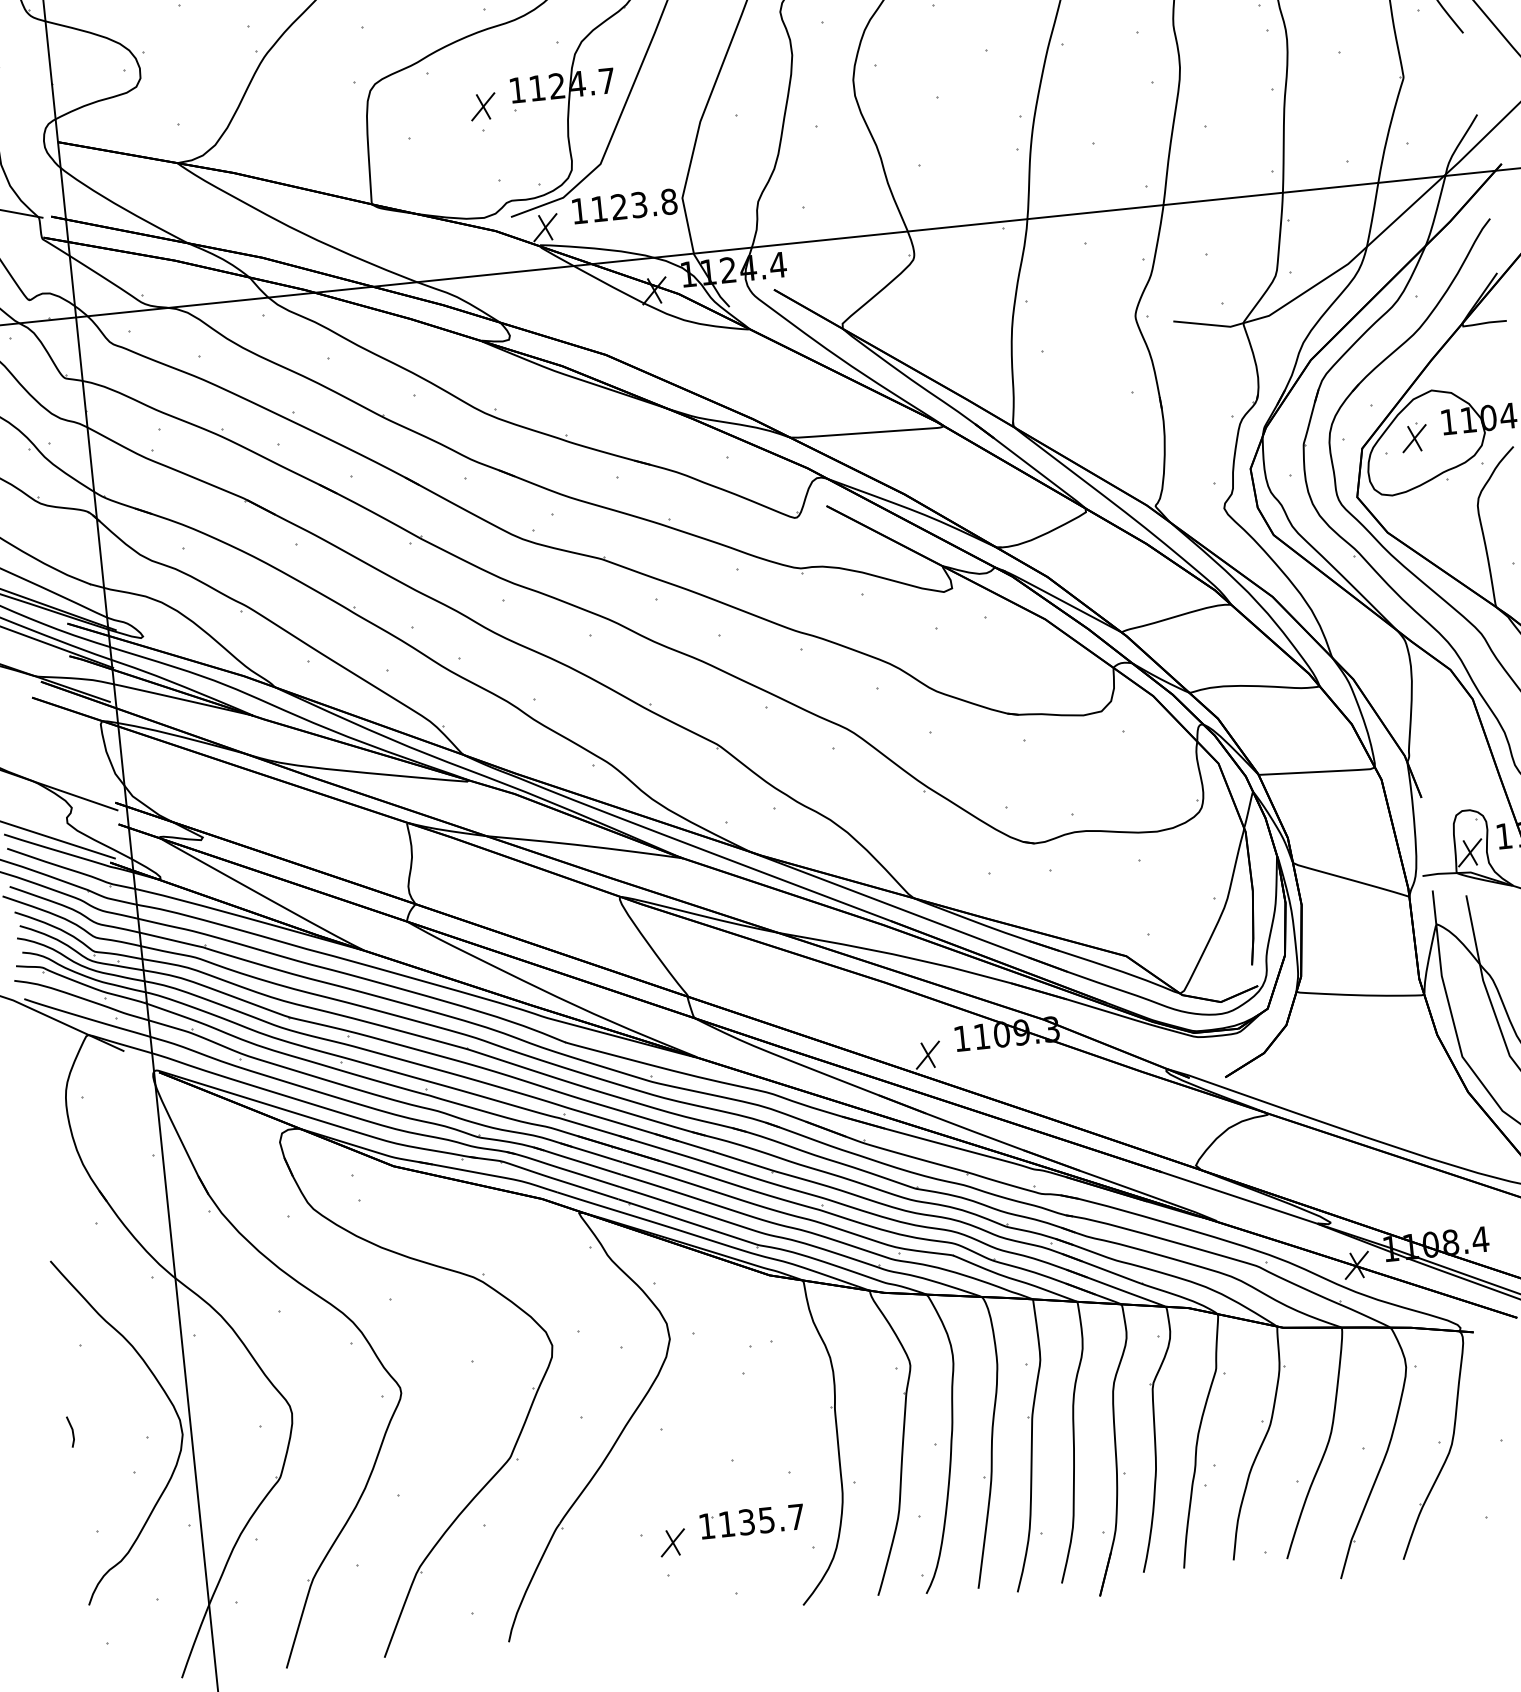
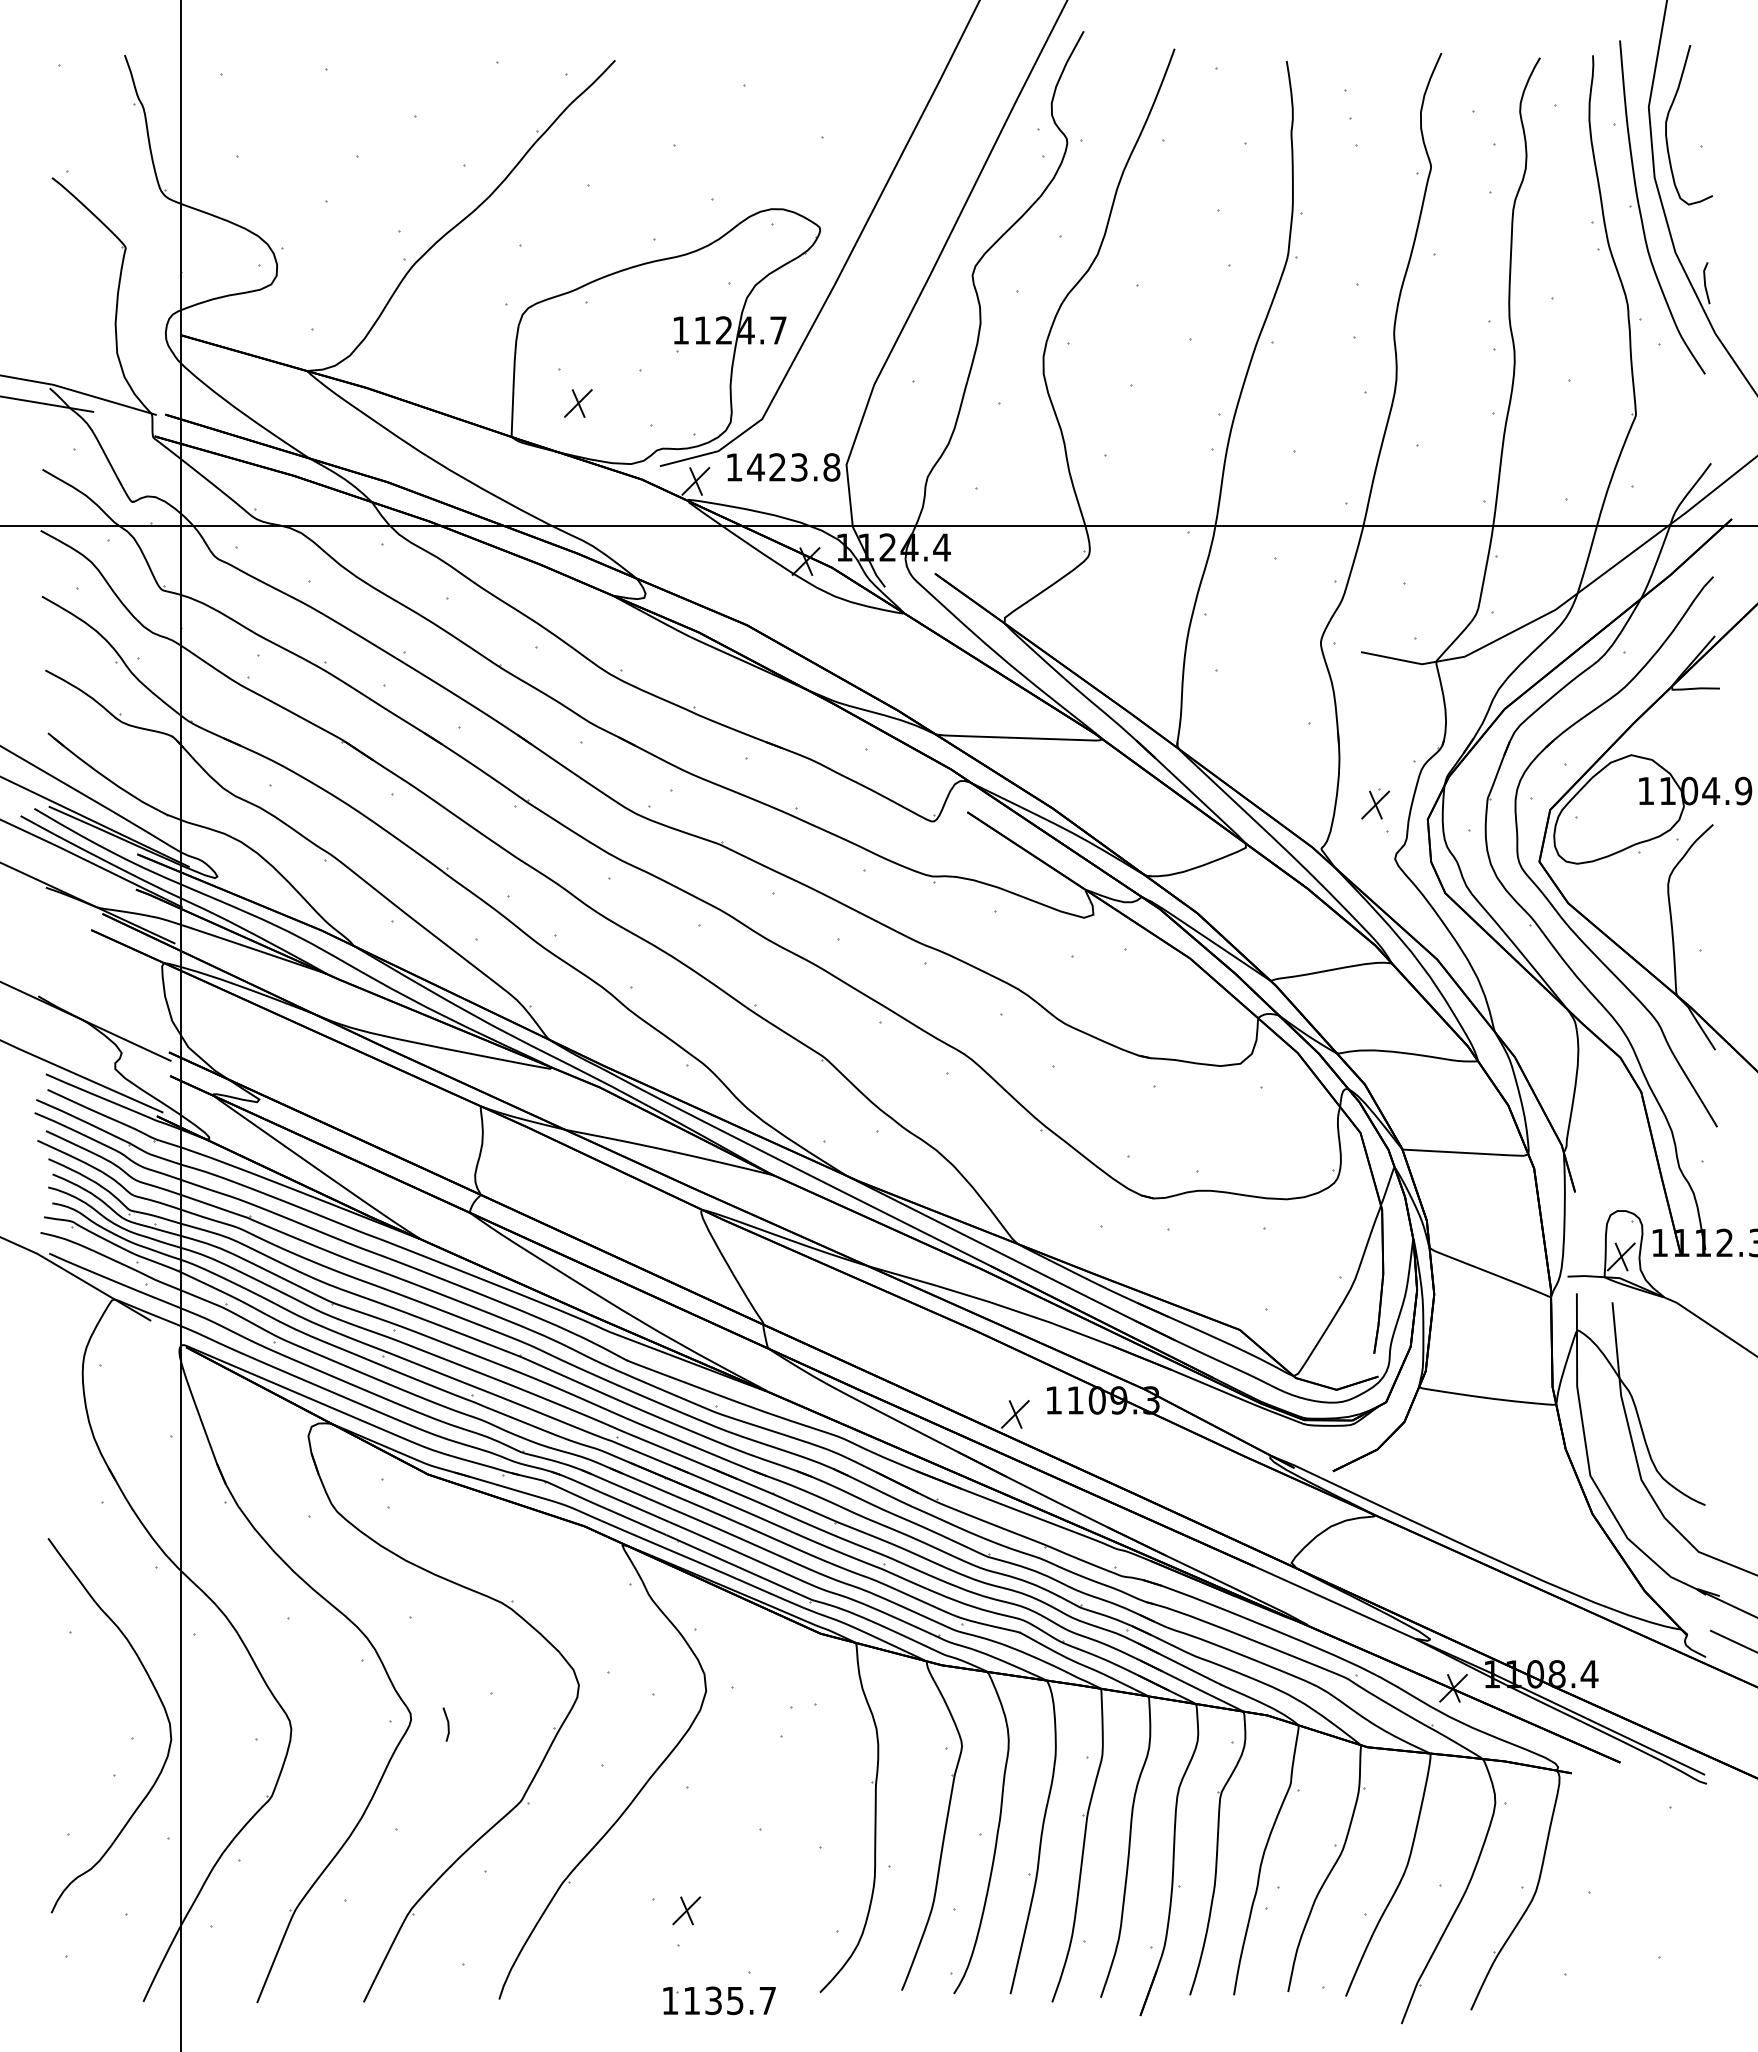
part: (483, 106) -> (578, 403), moved
text: (598, 209) -> (755, 467), 1123.8 -> 1423.8
part: (1414, 437) -> (1375, 803), moved
line: (72, 1431) -> (447, 1724), moved
part: (752, 1521) -> (719, 2000), moved

